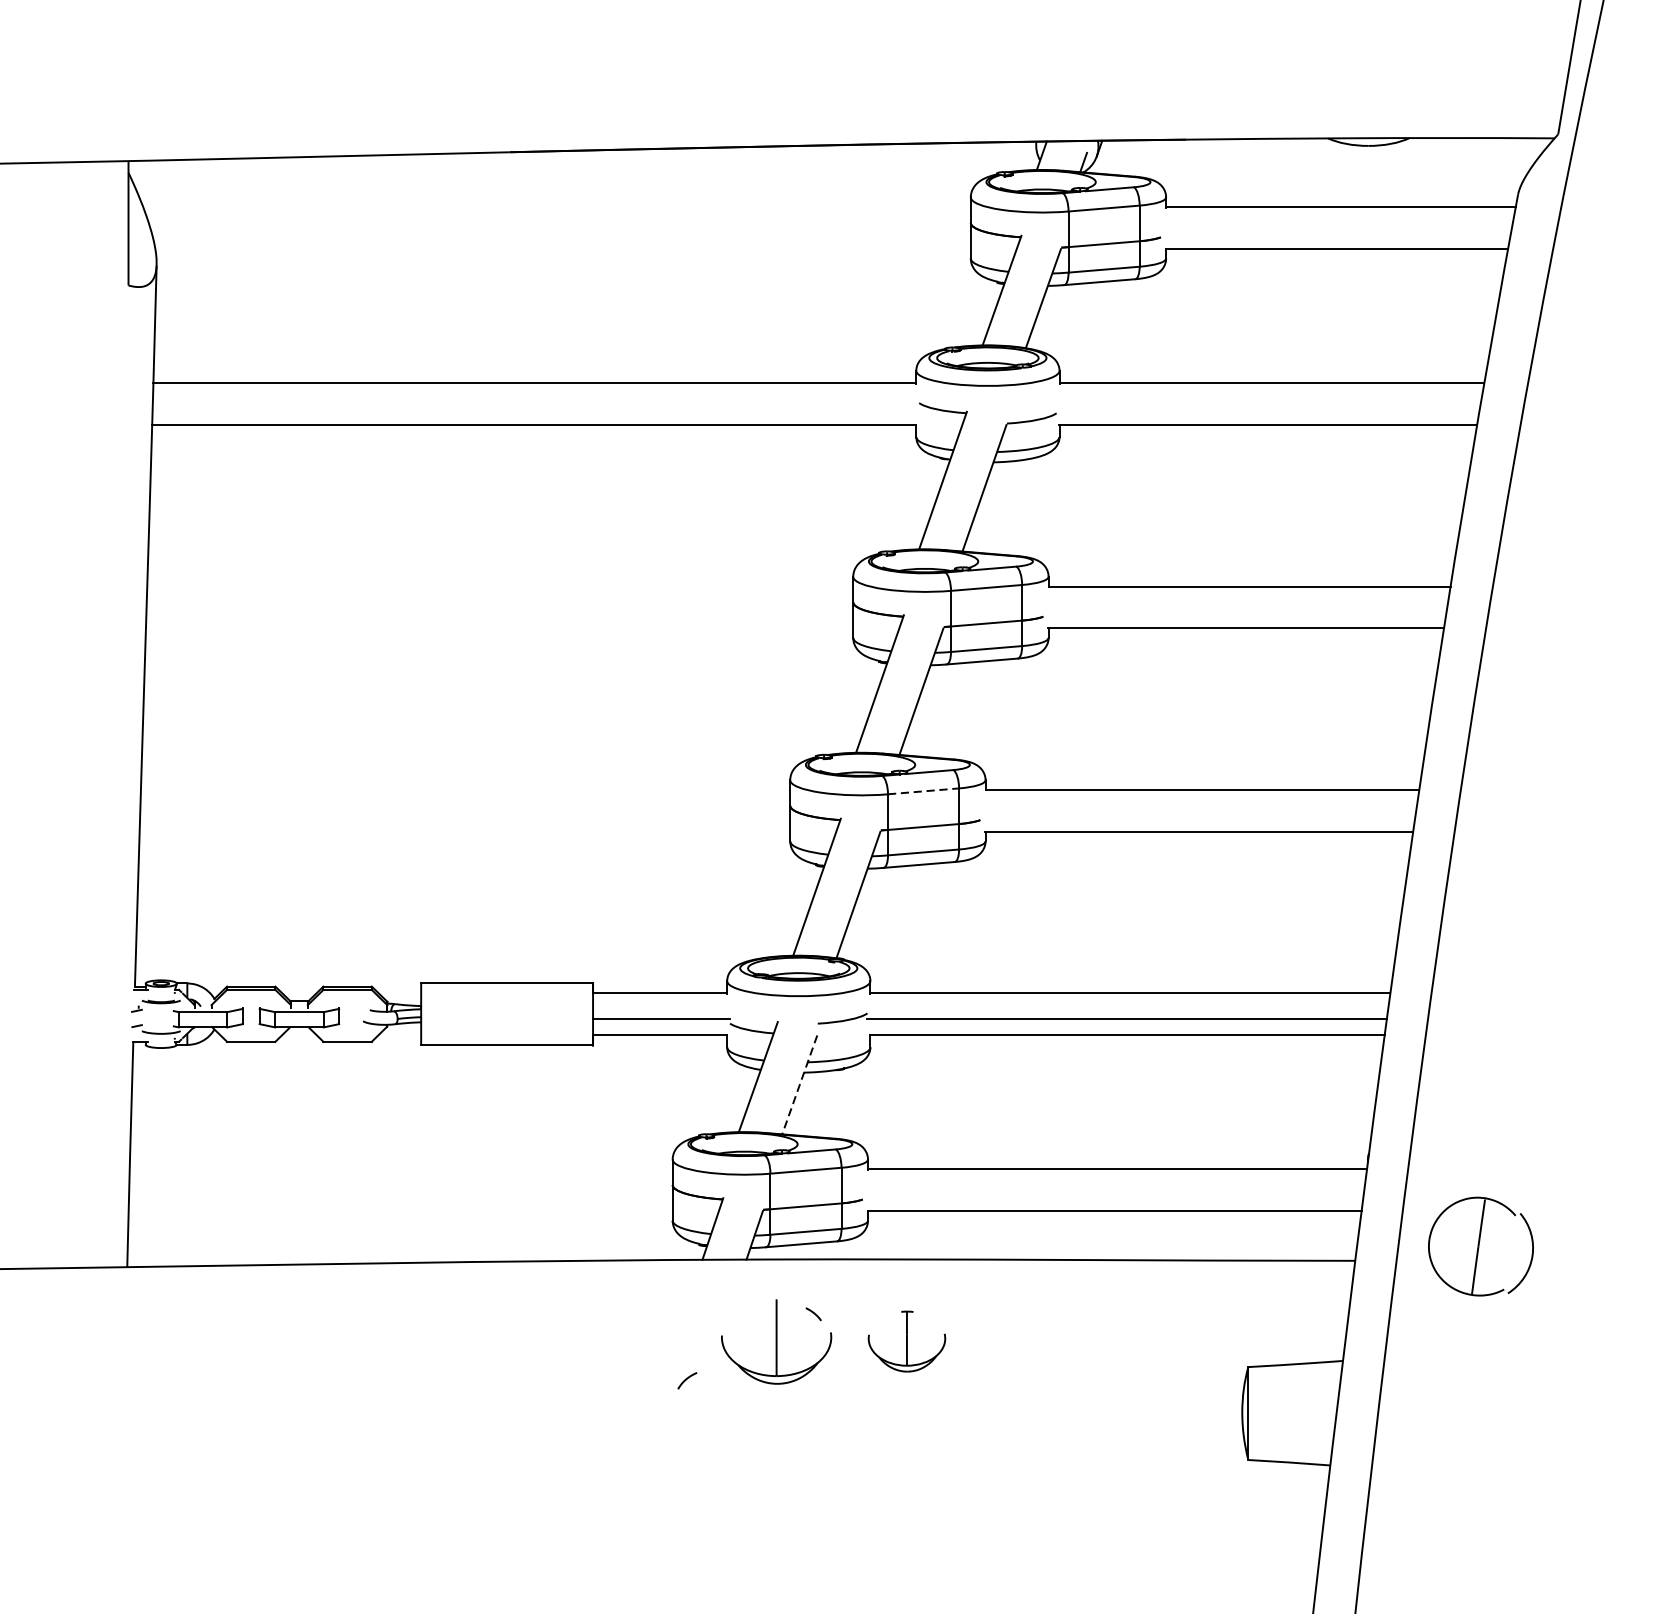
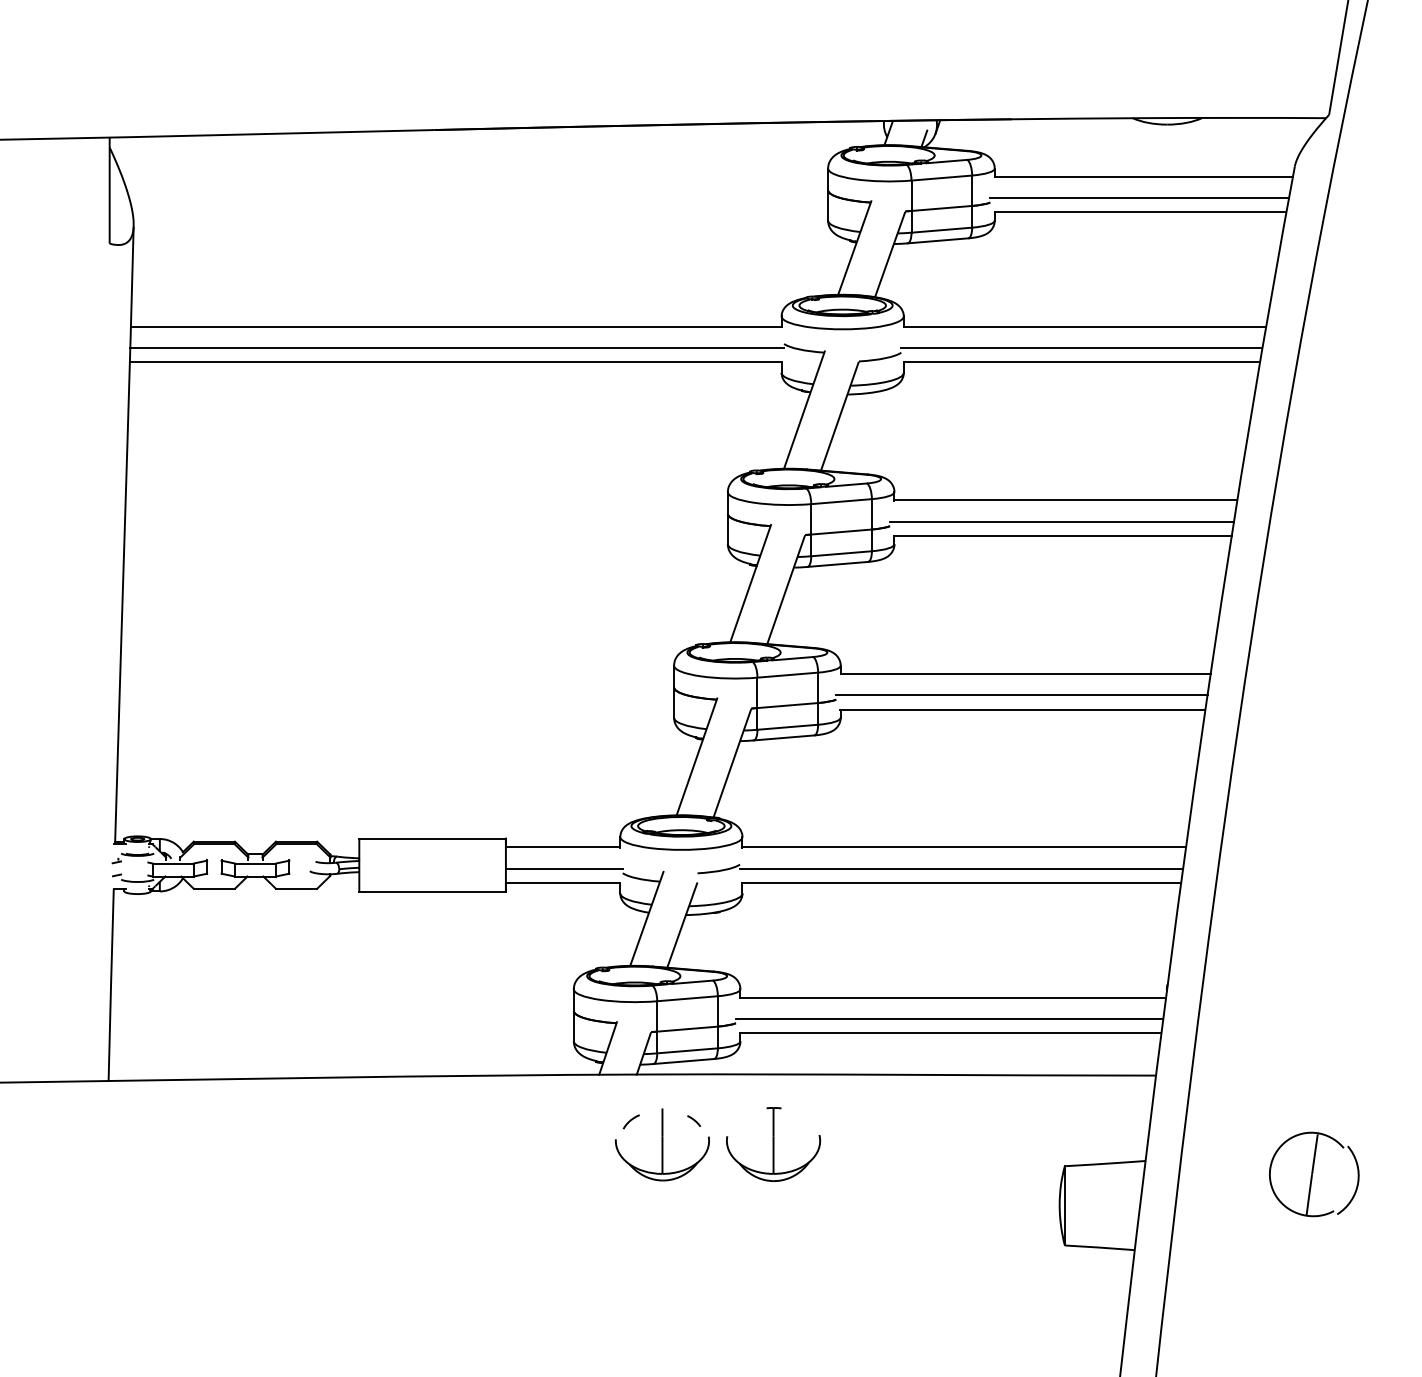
line: (1334, 232) -> (1138, 198), added
line: (536, 408) -> (457, 348), added
line: (1267, 408) -> (1081, 348), added
line: (1244, 611) -> (1061, 521), added
line: (924, 791) -> (788, 675), dashed -> solid
line: (1197, 815) -> (1021, 695), added
line: (800, 1084) -> (682, 925), dashed -> solid
line: (1113, 1195) -> (949, 1019), added
part: (1481, 1246) -> (1314, 1174), moved
part: (906, 1341) -> (773, 1144), size x1.43
curve: (686, 1380) -> (630, 1121), moved

